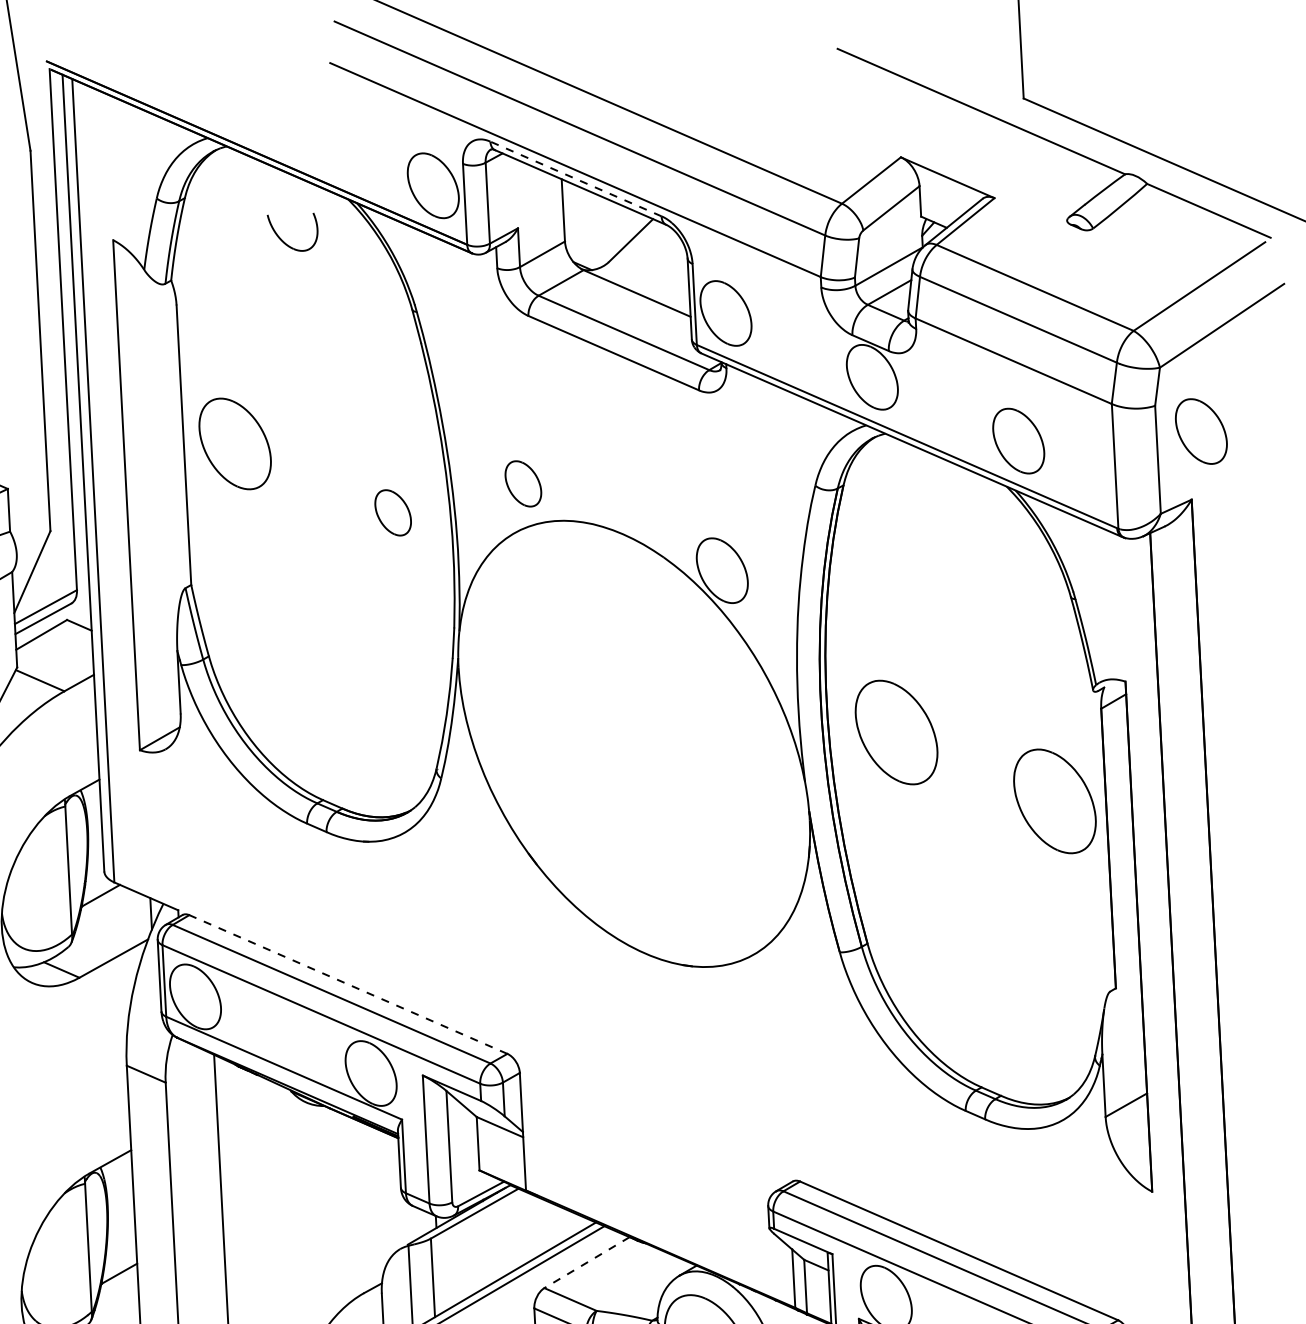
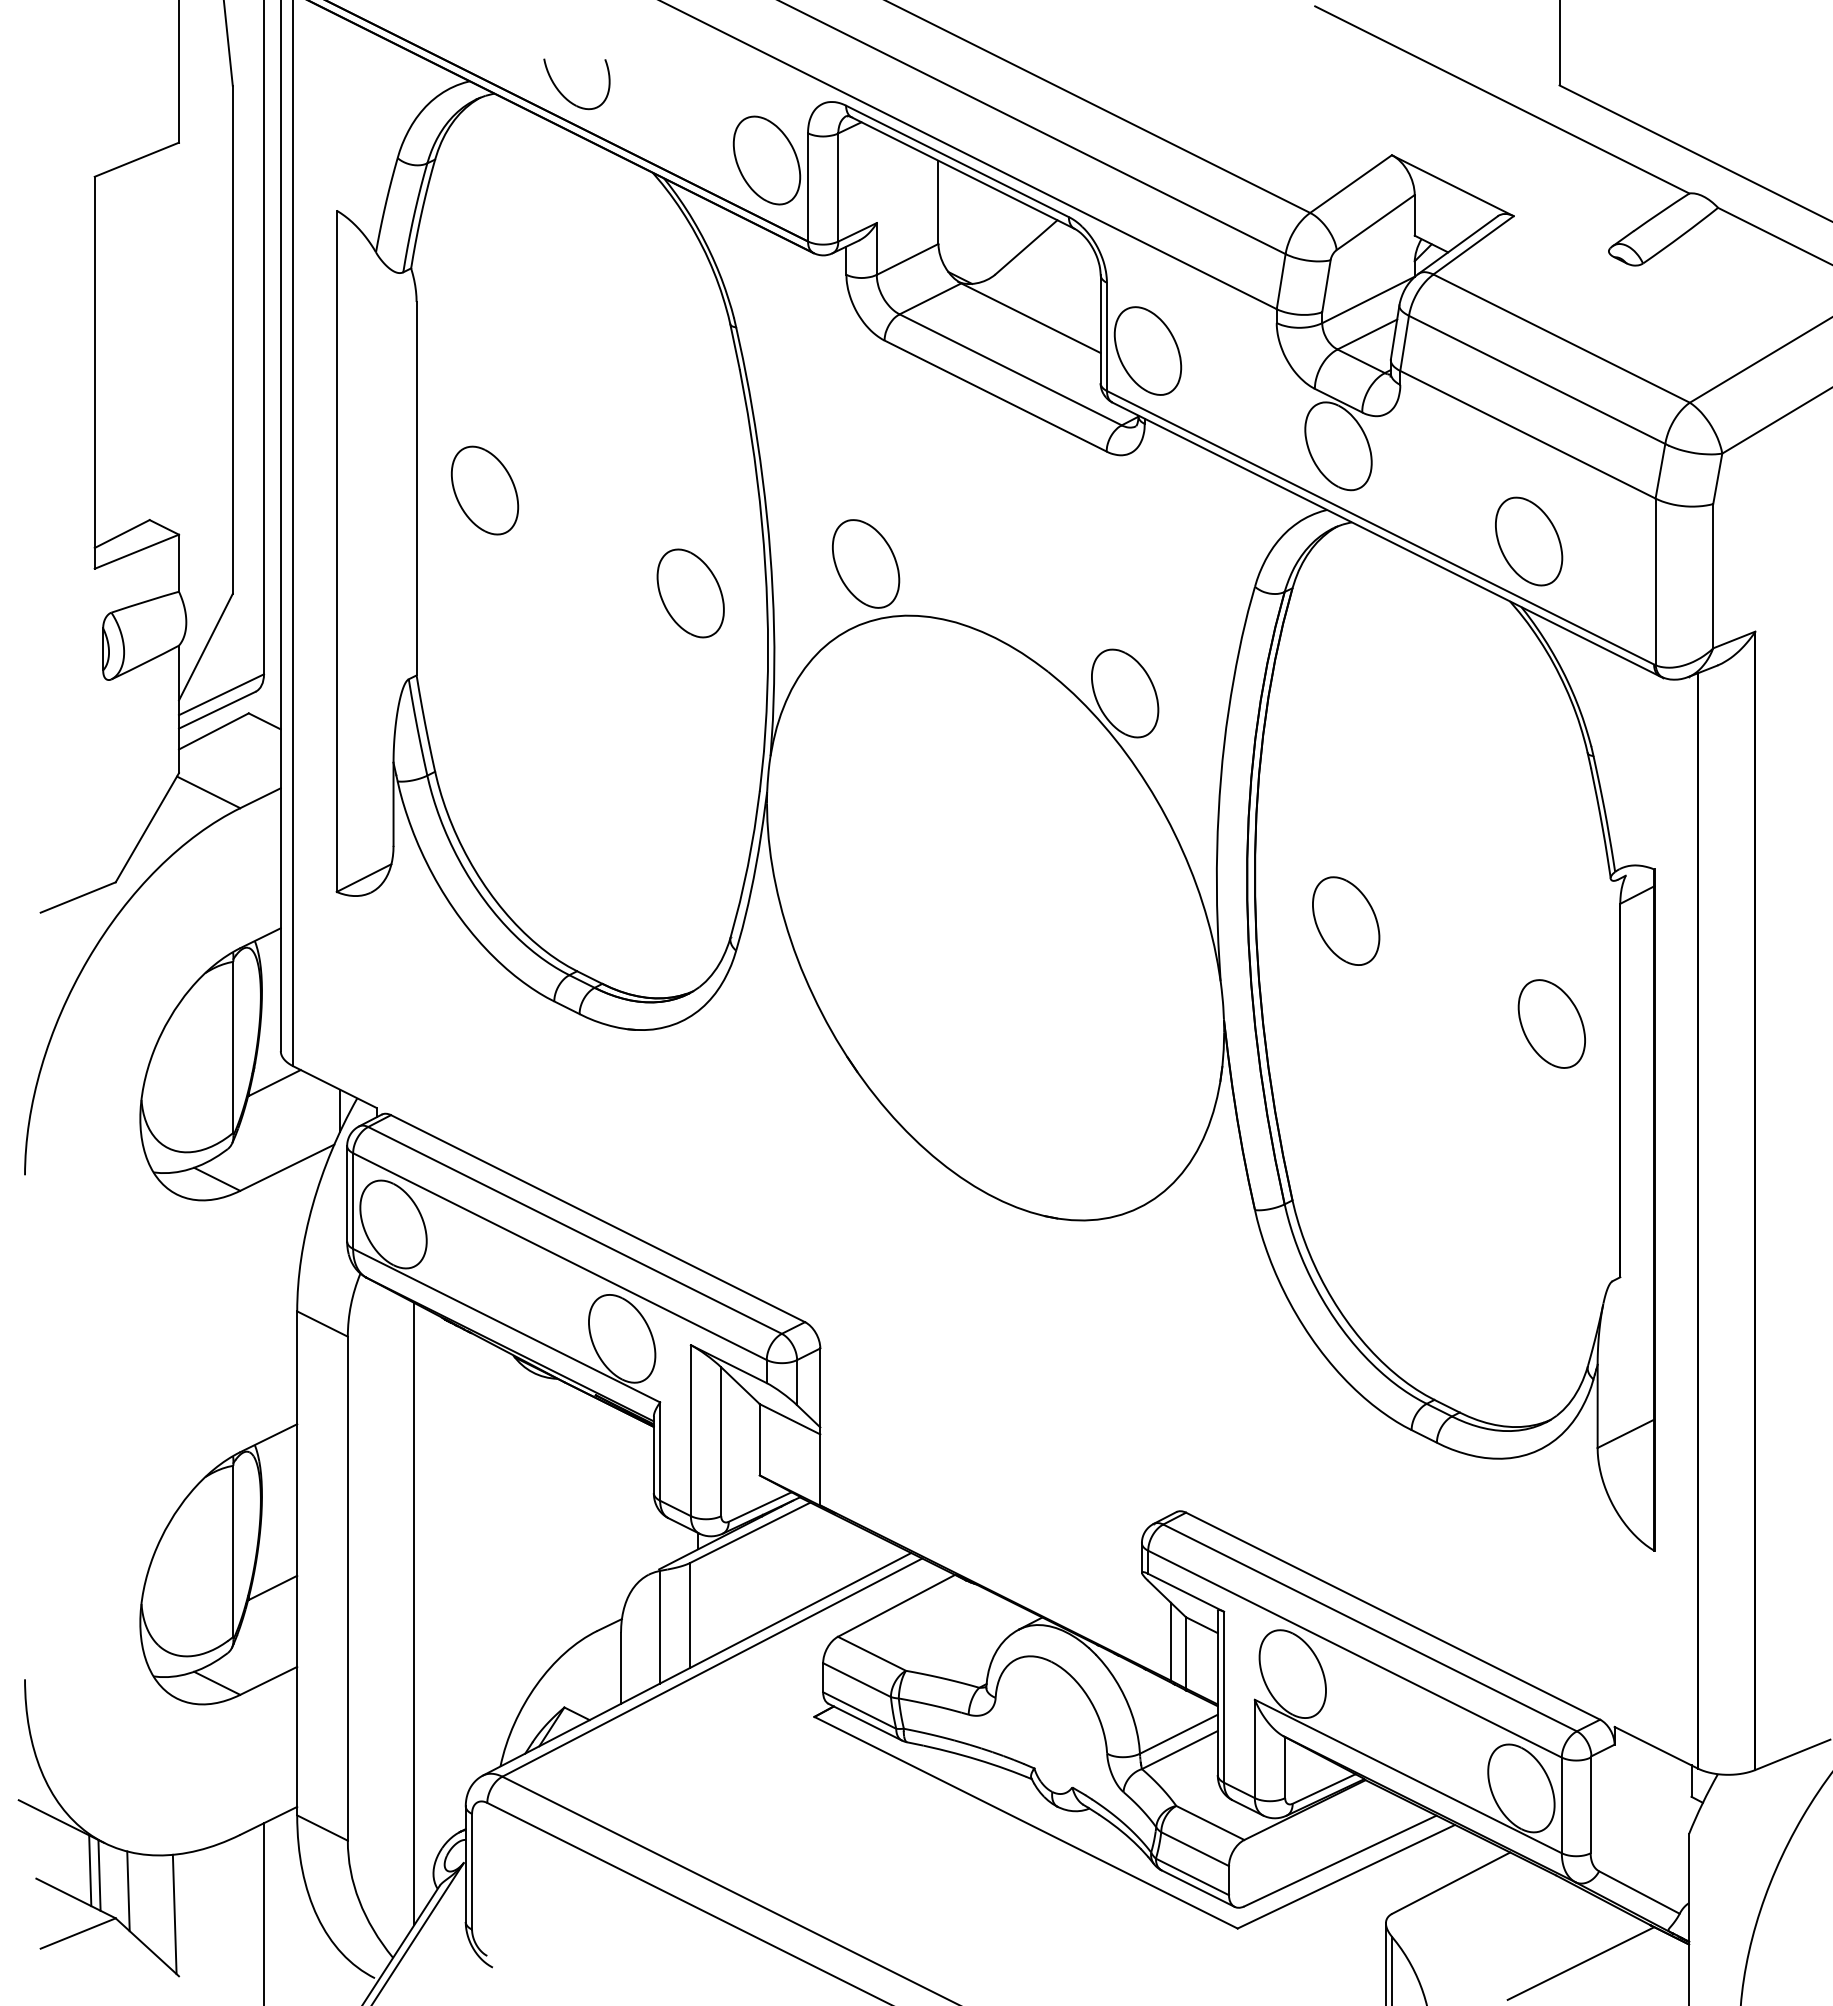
line: (575, 179) -> (957, 161), dashed -> solid
part: (284, 241) -> (564, 95), moved
part: (1201, 431) -> (1773, 541), removed
part: (234, 443) -> (484, 490), size x0.71
part: (523, 483) -> (866, 563), size x1.43
part: (393, 512) -> (690, 593), size x1.43
part: (896, 731) -> (1346, 920), size x0.62
part: (1054, 801) -> (1551, 1023), size x0.62
line: (347, 984) -> (597, 1218), dashed -> solid
line: (587, 1263) -> (896, 1606), dashed -> solid

